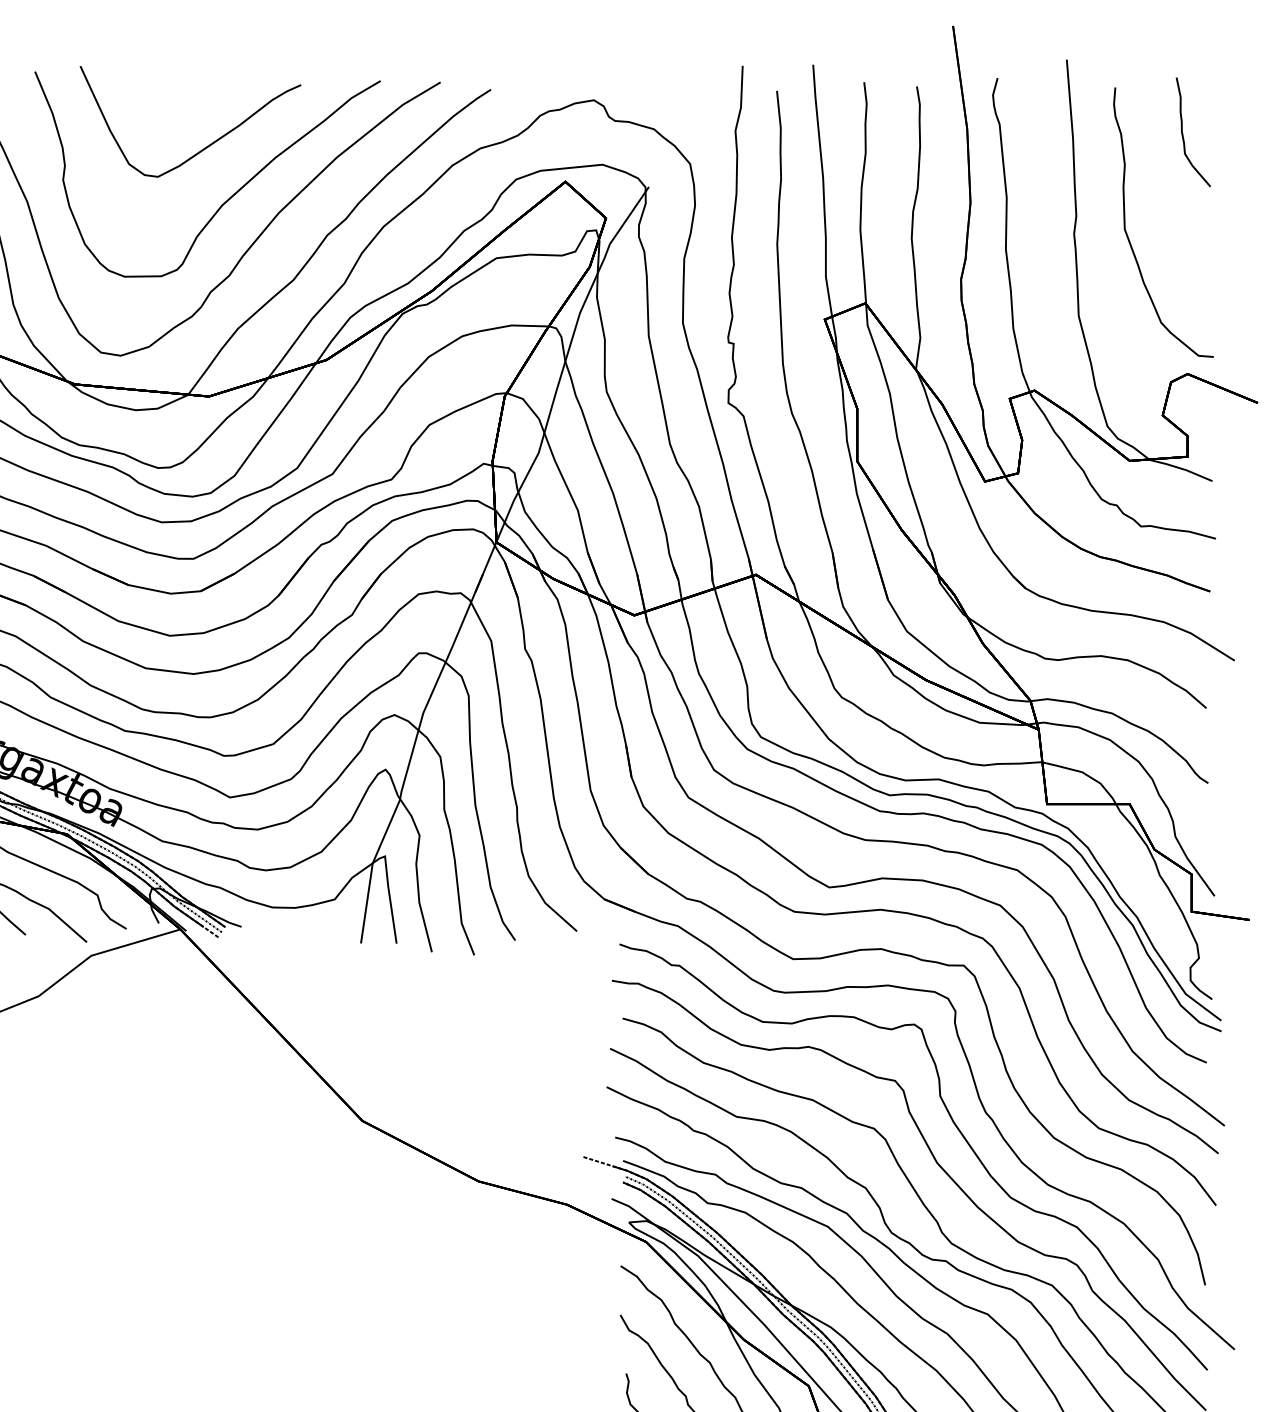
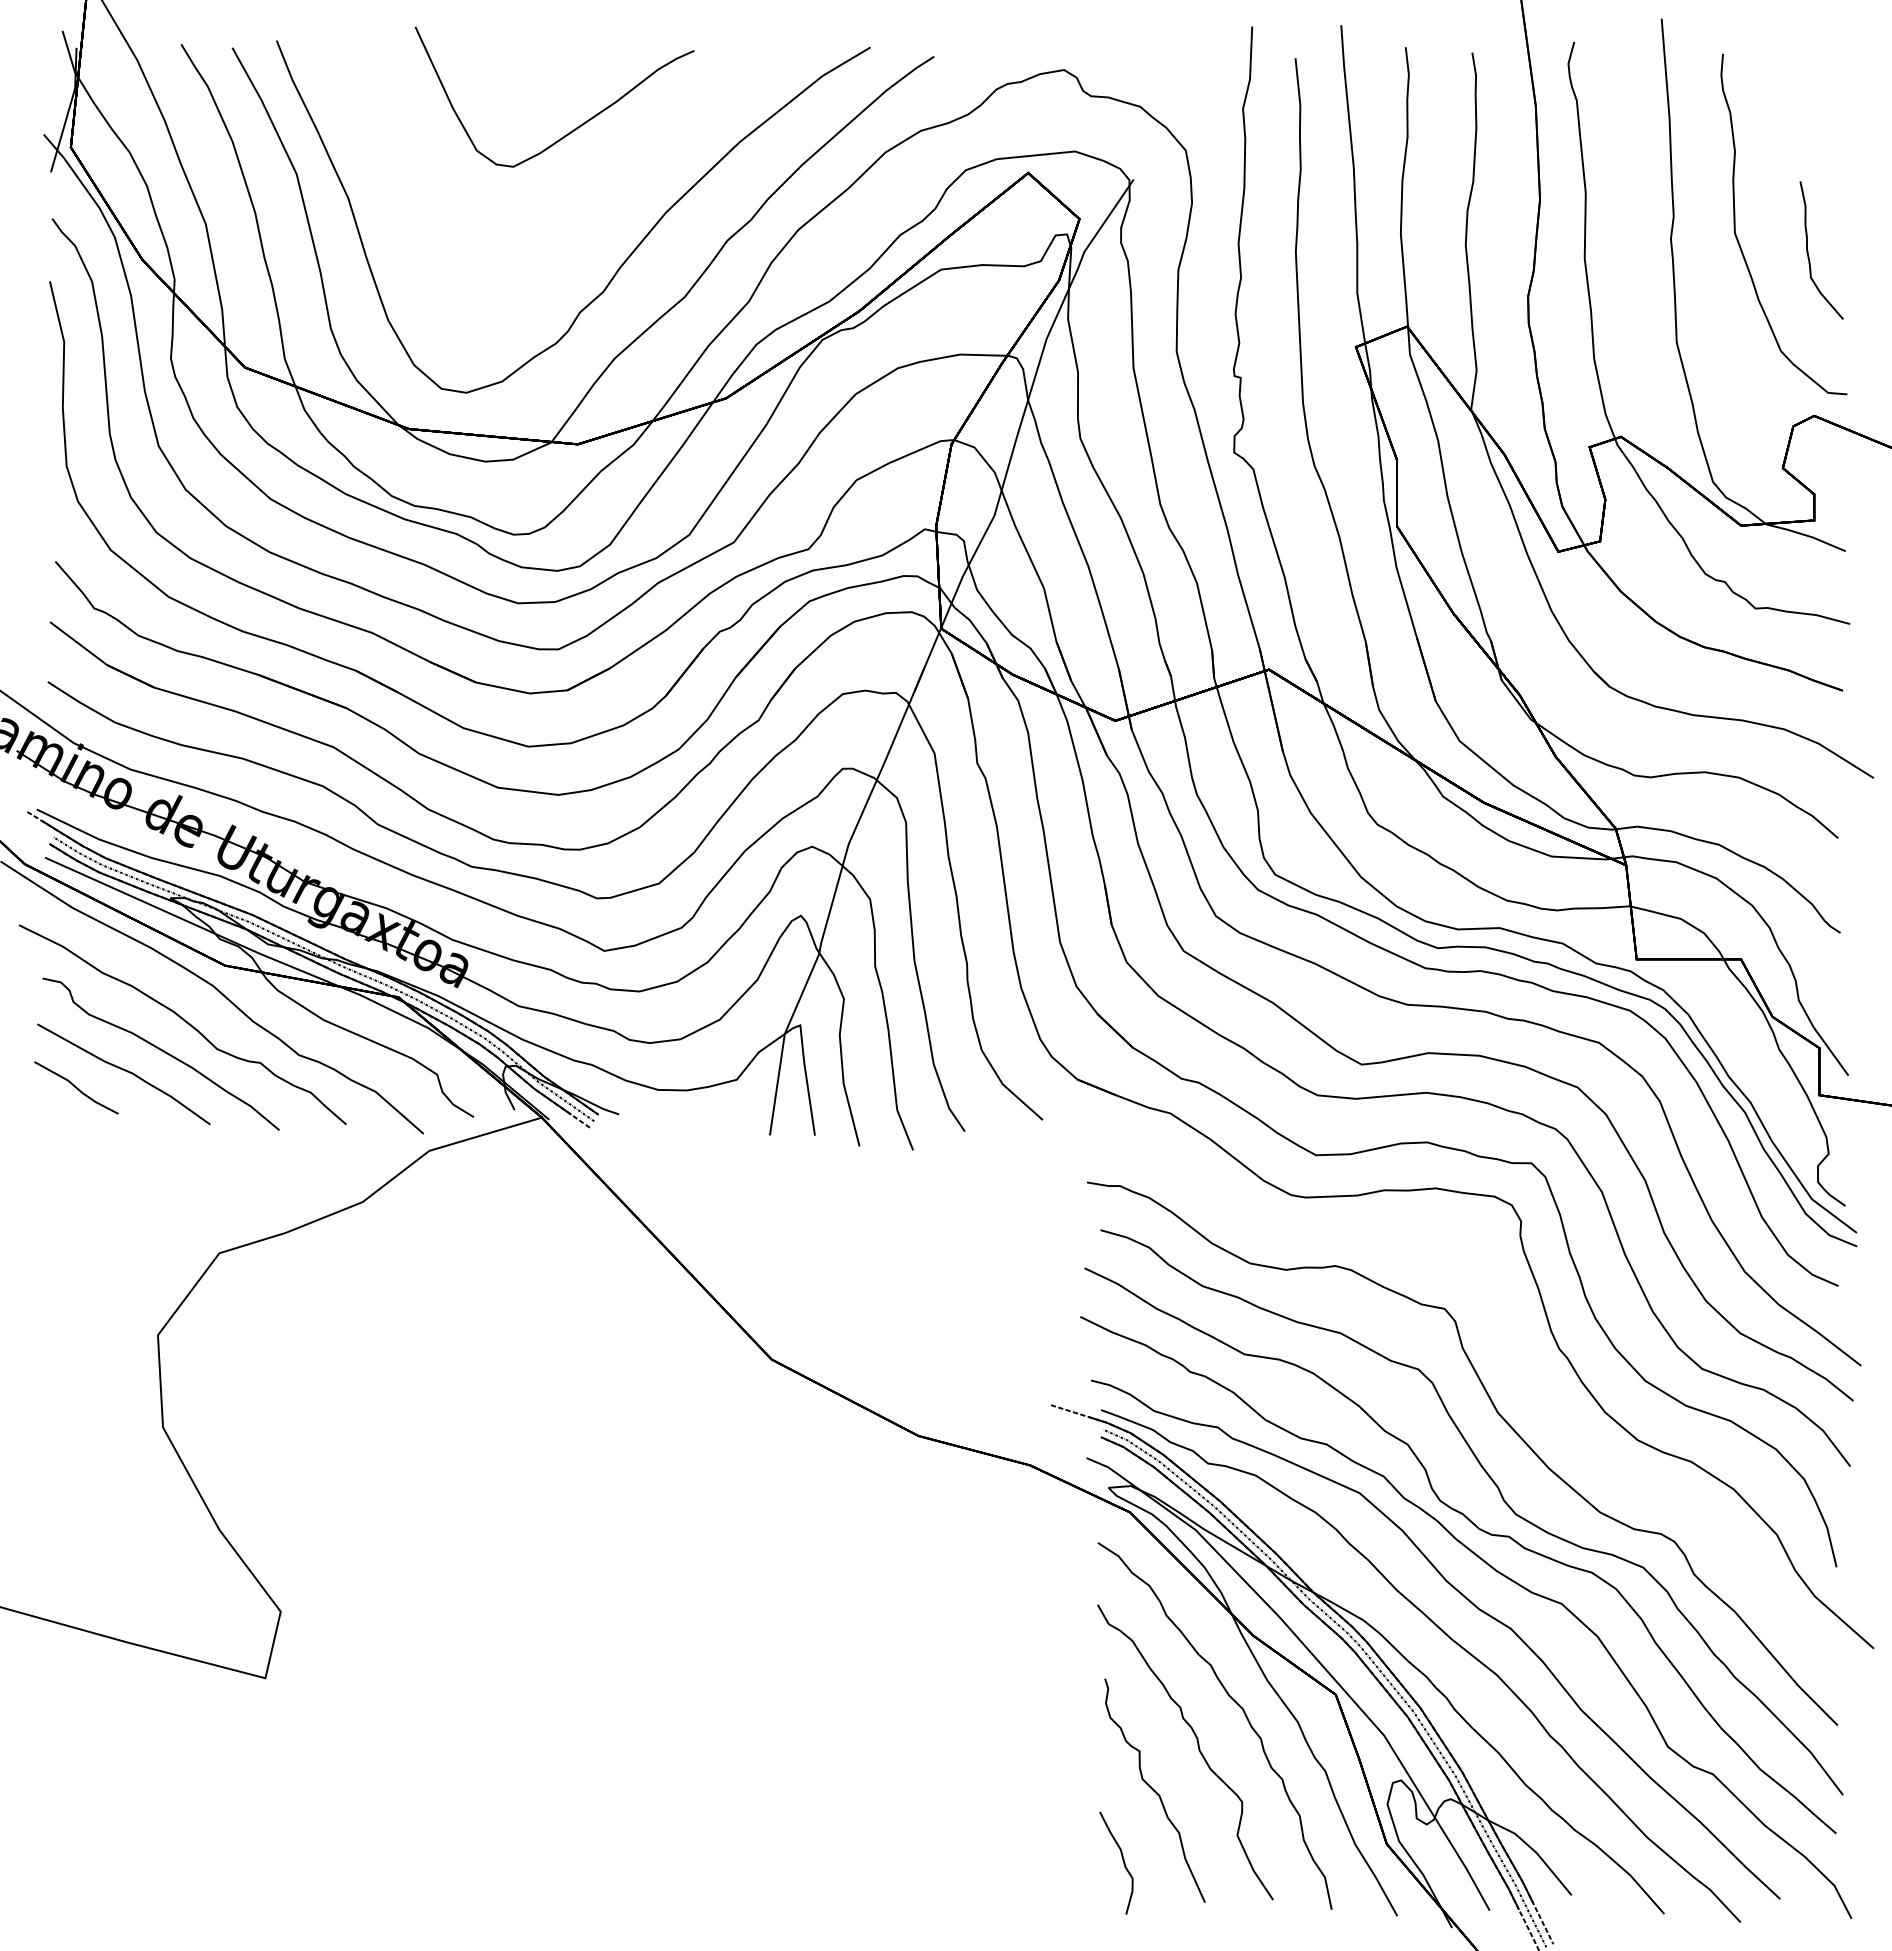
part: (1183, 132) -> (1808, 250), moved
curve: (230, 197) -> (604, 192), removed
part: (955, 1127) -> (1521, 1367), removed

